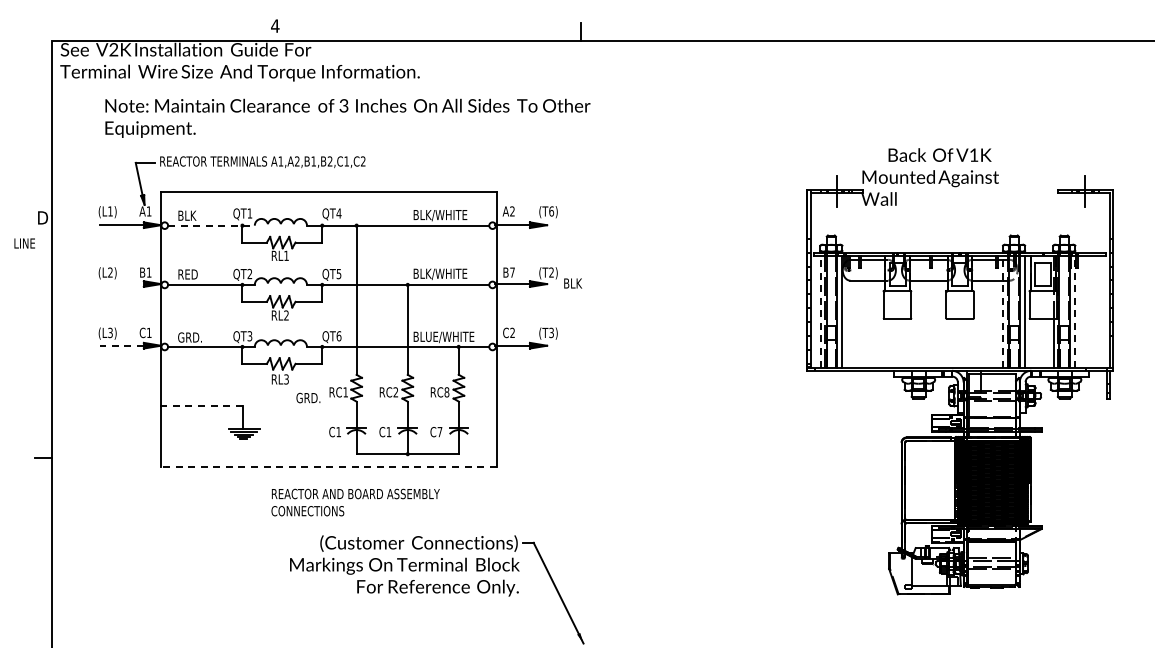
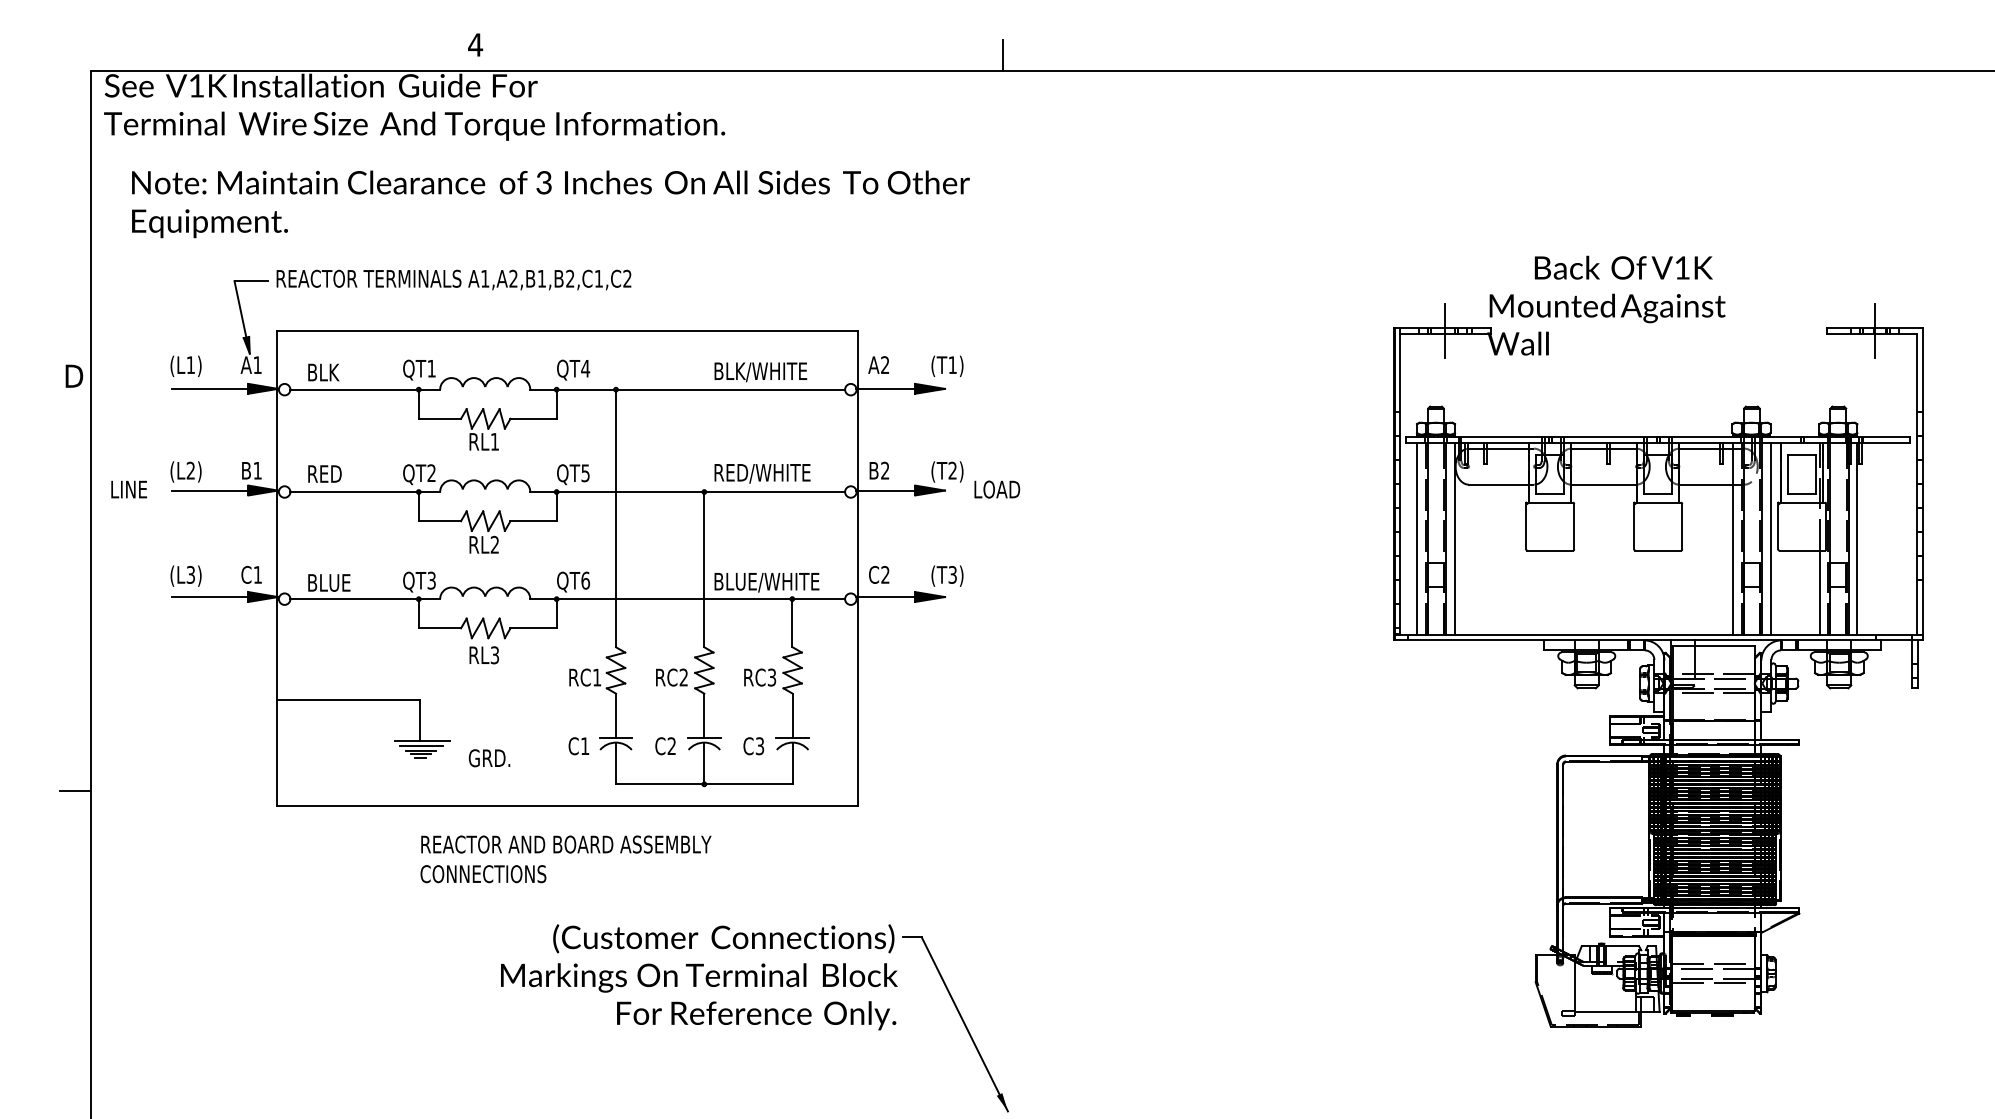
text: (113, 49) -> (196, 85), V2K -> V1K
text: (347, 117) -> (550, 202), moved
text: (551, 211) -> (952, 365), (T6) -> (T1)
line: (211, 225) -> (365, 389), dashed -> solid
text: (24, 243) -> (128, 489), moved
text: (512, 272) -> (885, 470), B7 -> B2
text: (441, 273) -> (762, 472), BLK/WHITE -> RED/WHITE
text: (577, 283) -> (997, 489), BLK -> LOAD
line: (121, 284) -> (209, 491), added
line: (820, 311) -> (1417, 537), dashed -> solid
line: (1003, 311) -> (1733, 537), dashed -> solid
line: (1075, 311) -> (1857, 537), dashed -> solid
text: (190, 337) -> (329, 582), GRD. -> BLUE
line: (121, 345) -> (209, 596), dashed -> solid
text: (446, 392) -> (771, 677), RC8 -> RC3
text: (308, 397) -> (489, 757), moved
line: (201, 405) -> (348, 700), dashed -> solid
text: (388, 431) -> (671, 745), C1 -> C2
text: (439, 431) -> (759, 745), C7 -> C3
line: (328, 466) -> (567, 805), dashed -> solid
text: (355, 502) -> (565, 859), moved

